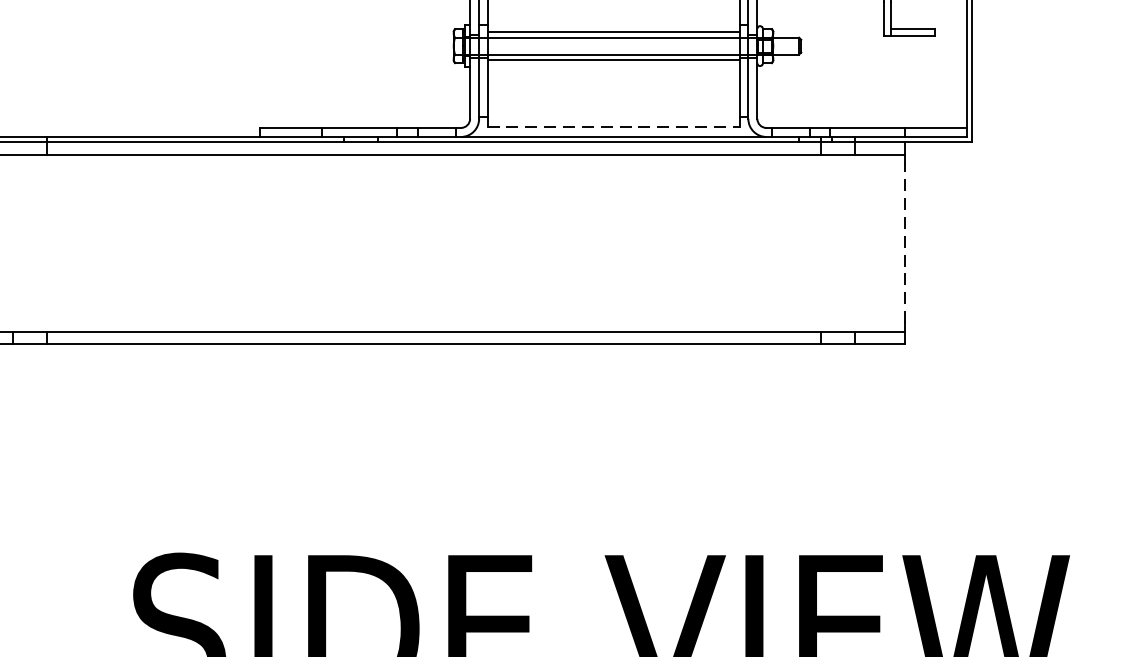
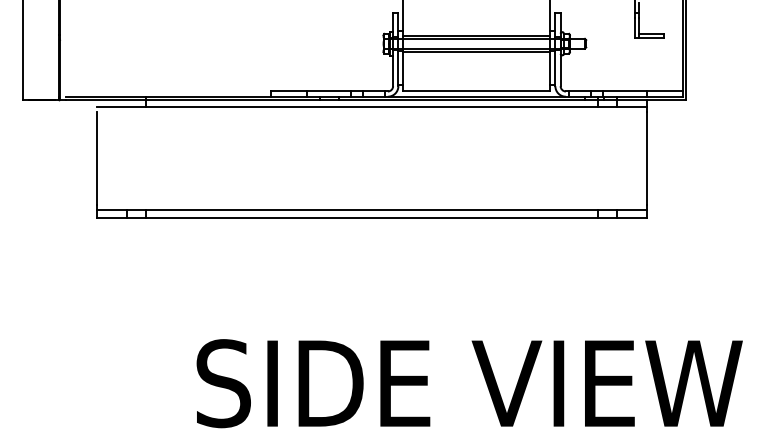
line: (613, 126) -> (476, 90), dashed -> solid
line: (904, 242) -> (646, 158), dashed -> solid

